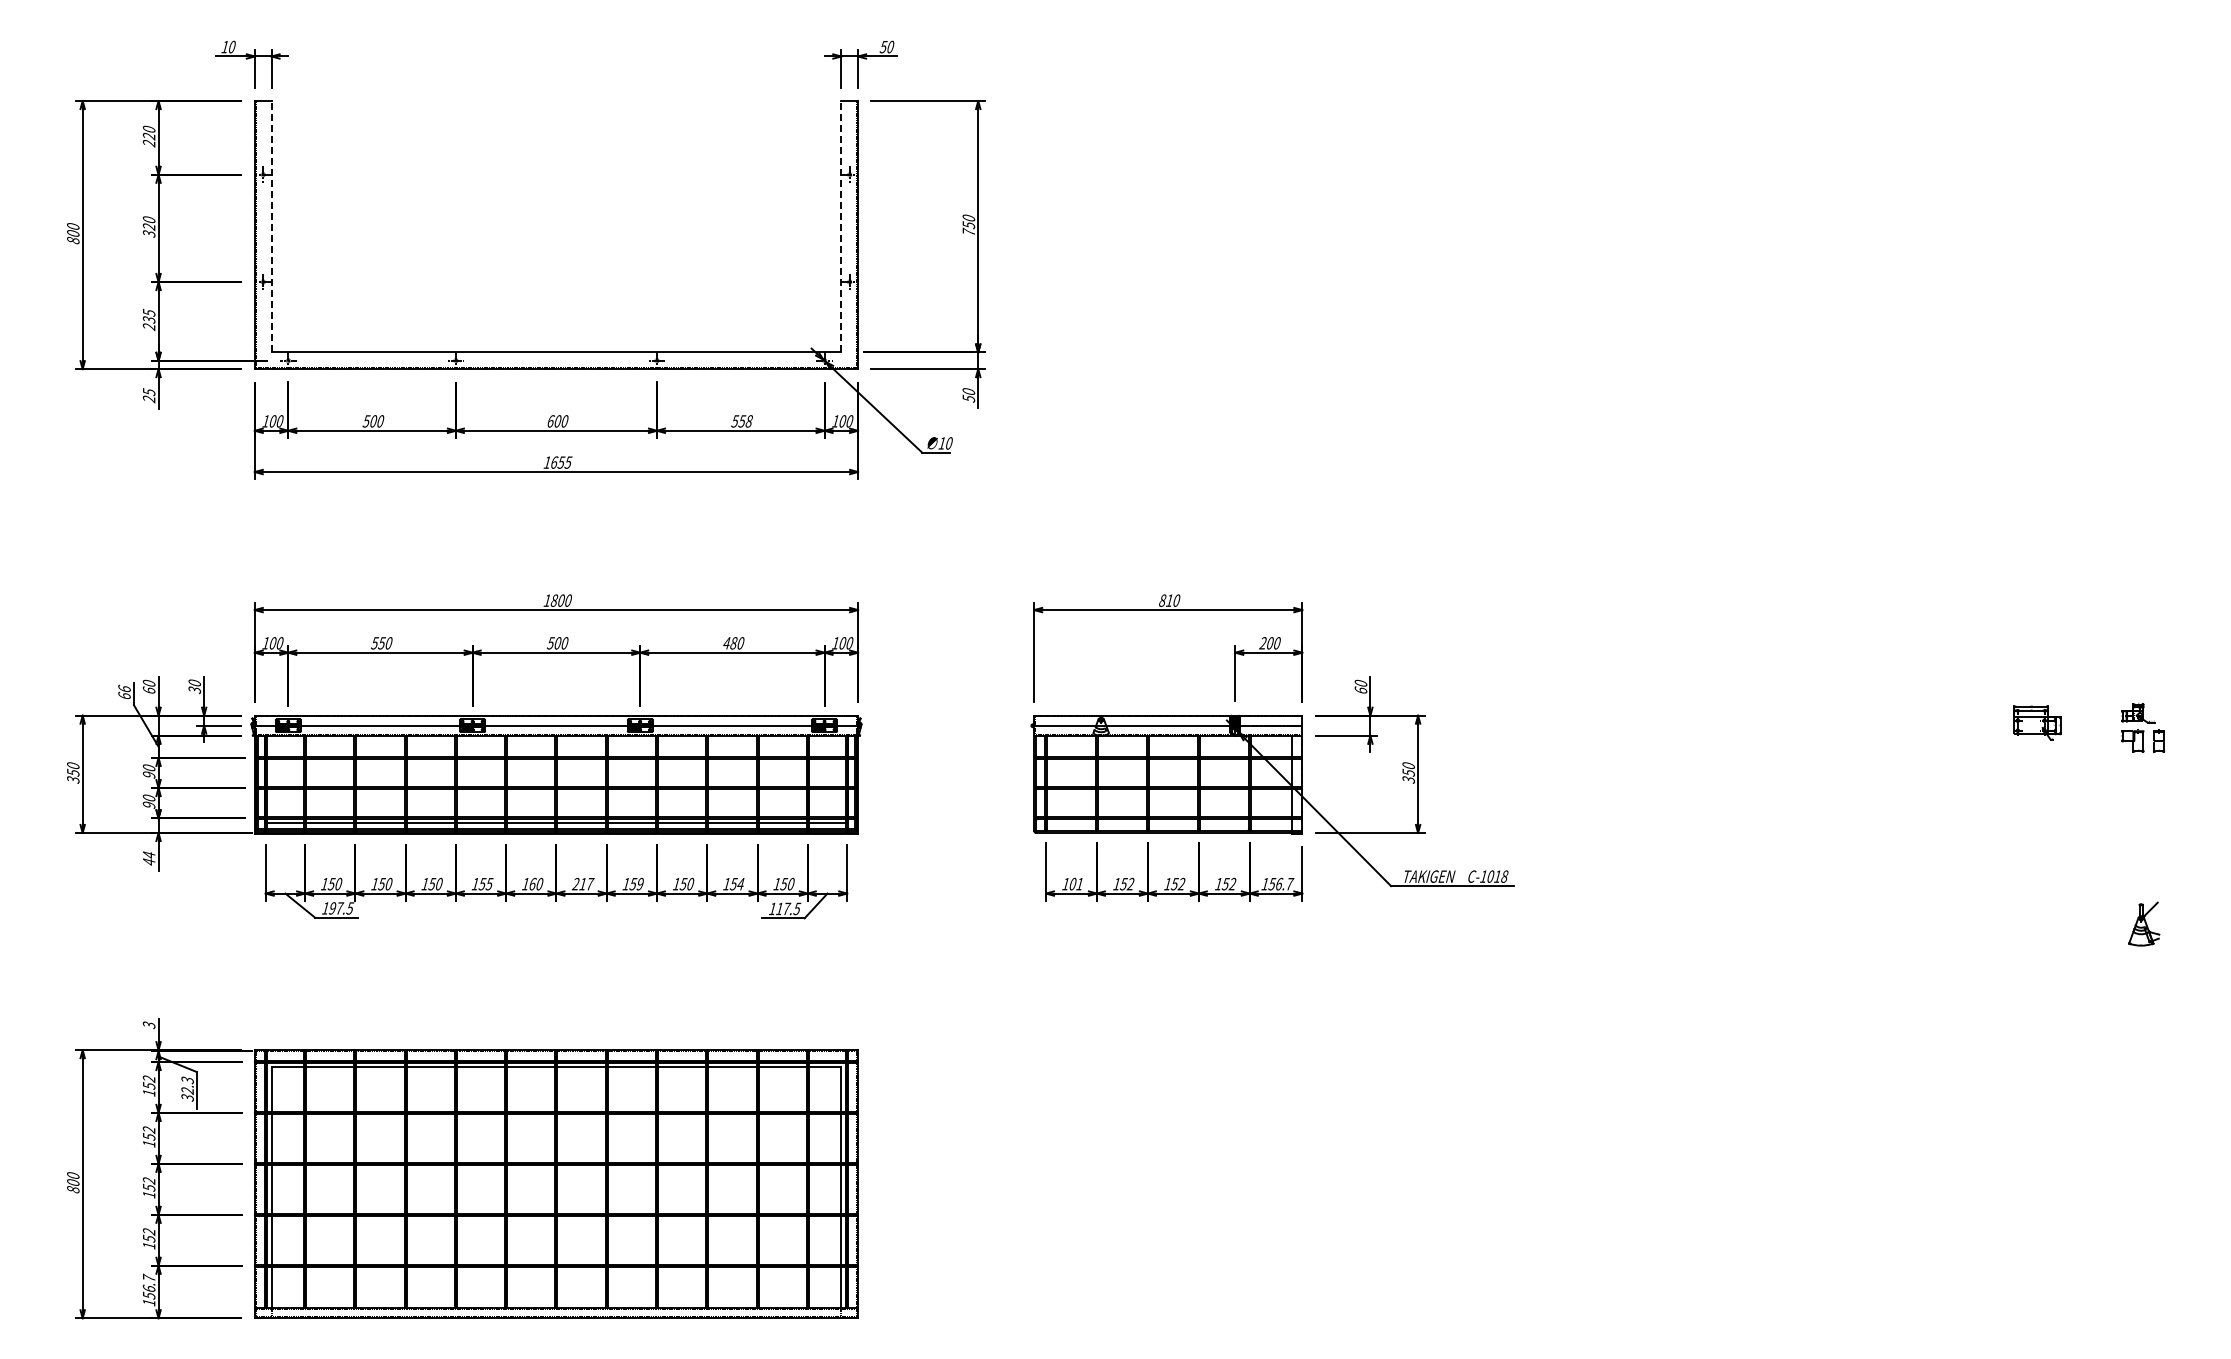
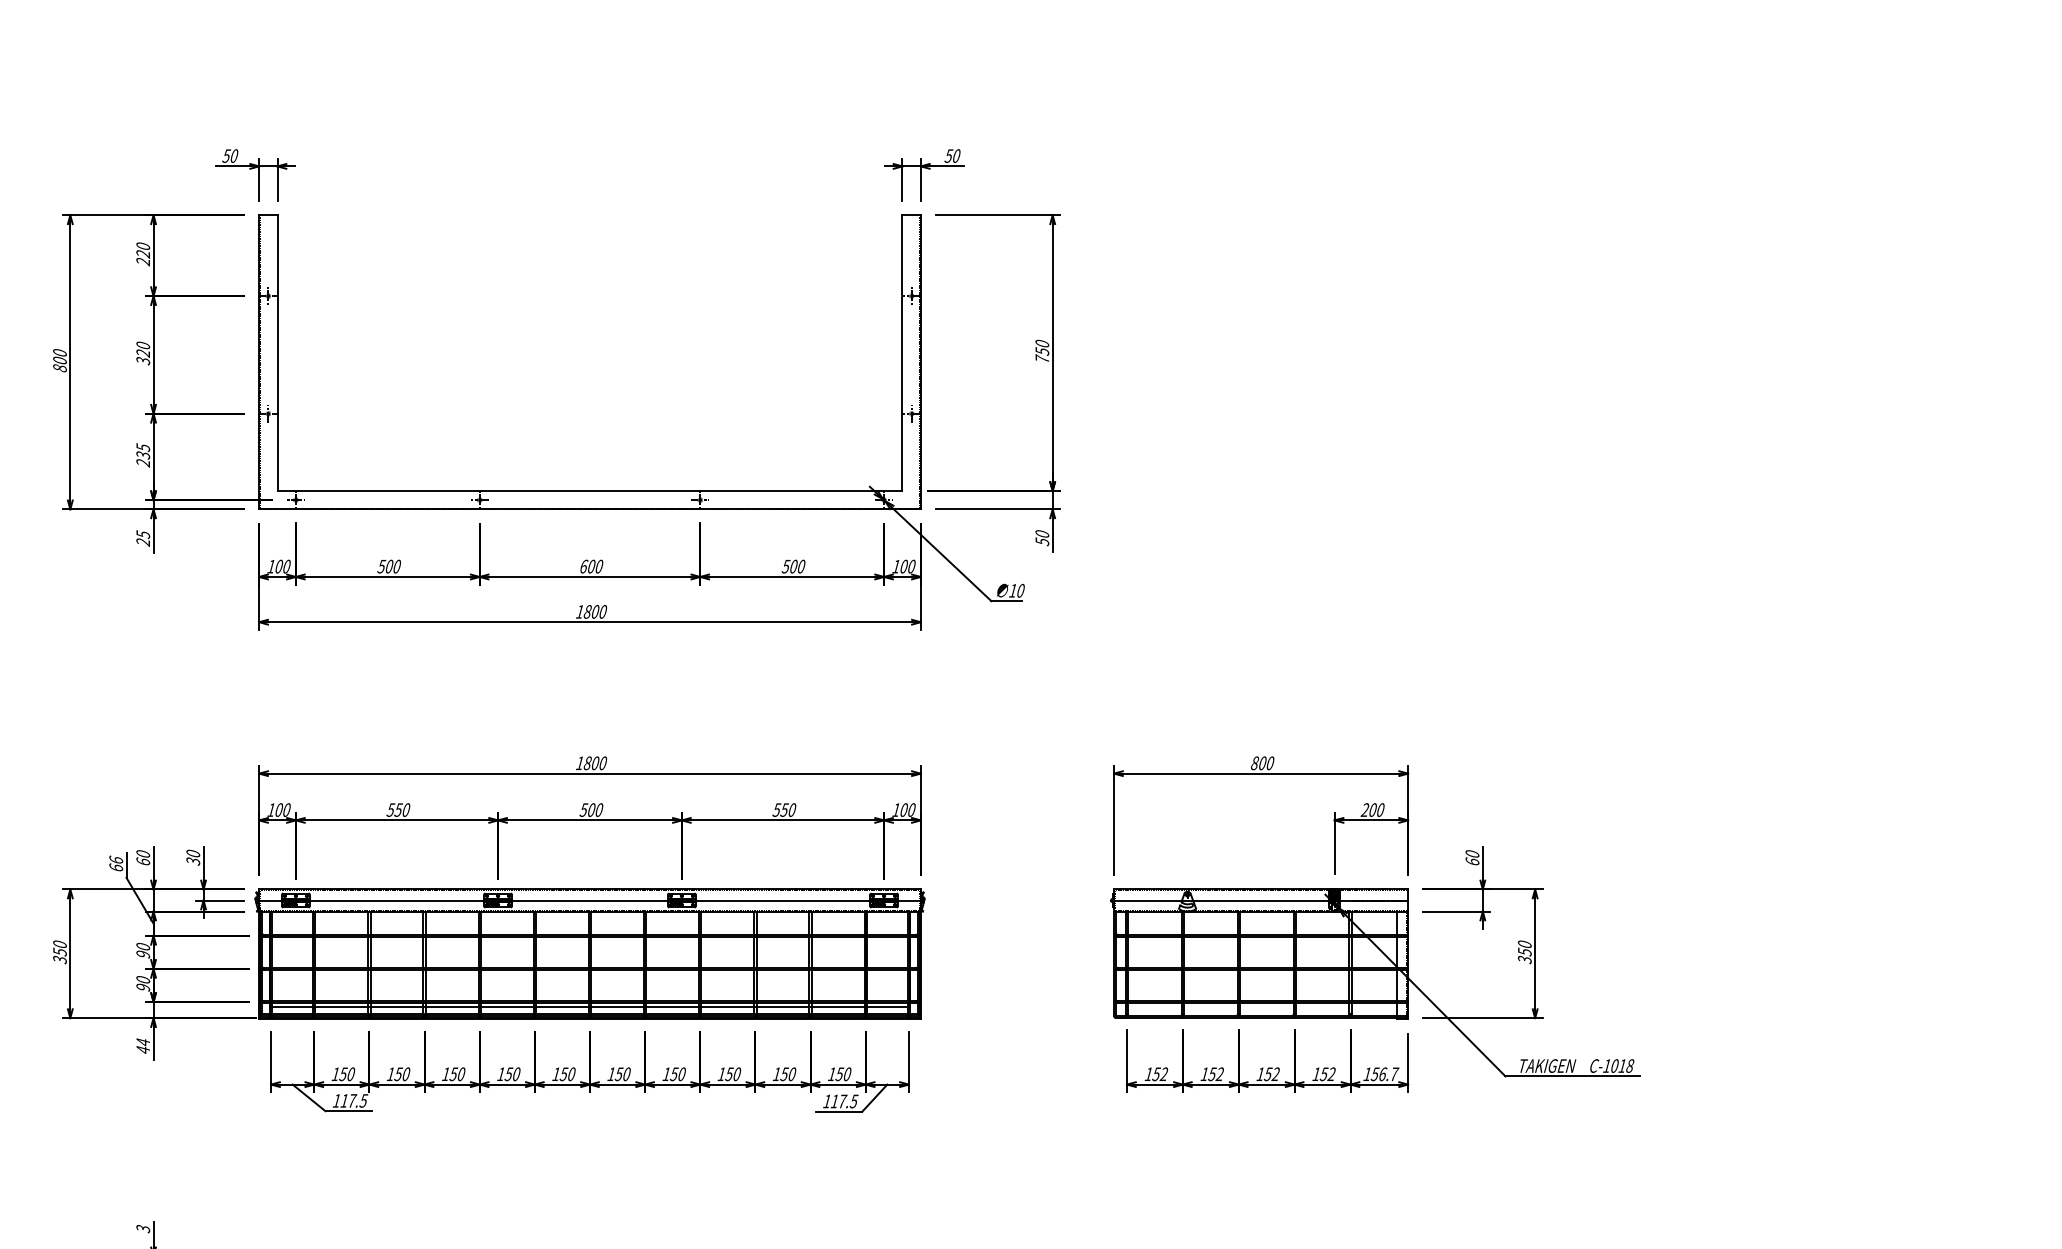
text: (225, 47) -> (226, 156), 10 -> 50
line: (271, 226) -> (277, 352), dashed -> solid
line: (841, 226) -> (902, 352), dashed -> solid
text: (745, 421) -> (797, 566), 558 -> 500
text: (561, 462) -> (595, 611), 1655 -> 1800
text: (1169, 600) -> (1262, 763), 810 -> 800
text: (729, 643) -> (779, 810), 480 -> 550
text: (489, 883) -> (516, 1073), 155 -> 150
text: (532, 883) -> (563, 1073), 160 -> 150
text: (582, 883) -> (618, 1073), 217 -> 150
text: (740, 883) -> (791, 1073), 154 -> 150
text: (1076, 883) -> (1160, 1073), 101 -> 152
text: (639, 884) -> (681, 1074), 159 -> 150
text: (332, 908) -> (344, 1100), 197.5 -> 117.5

